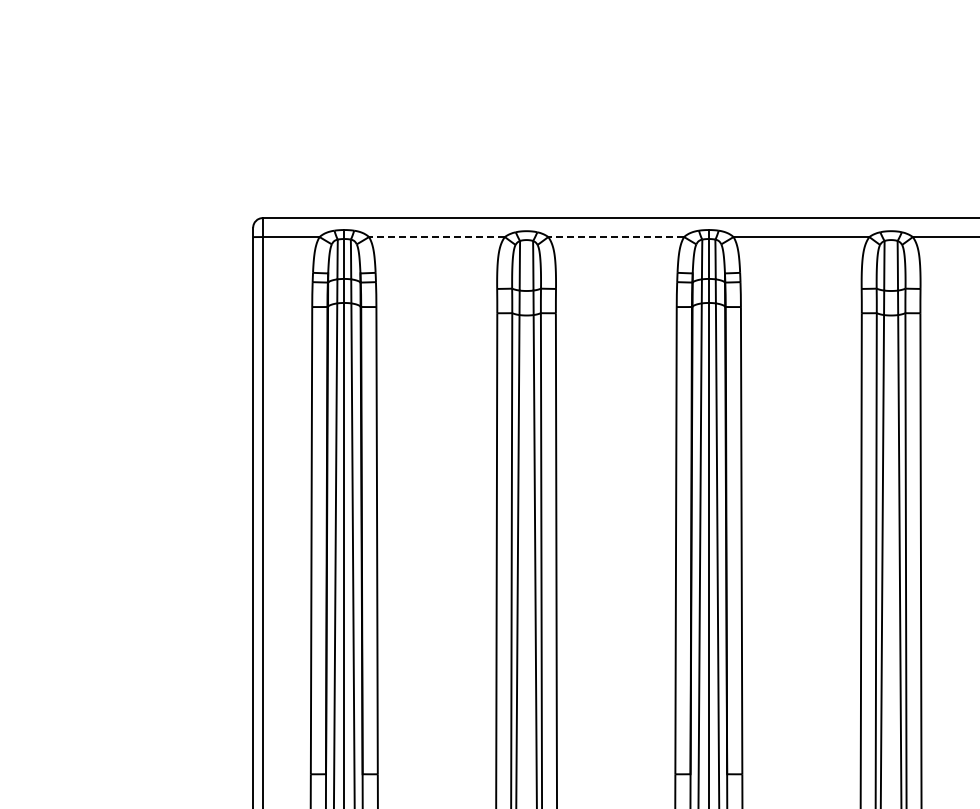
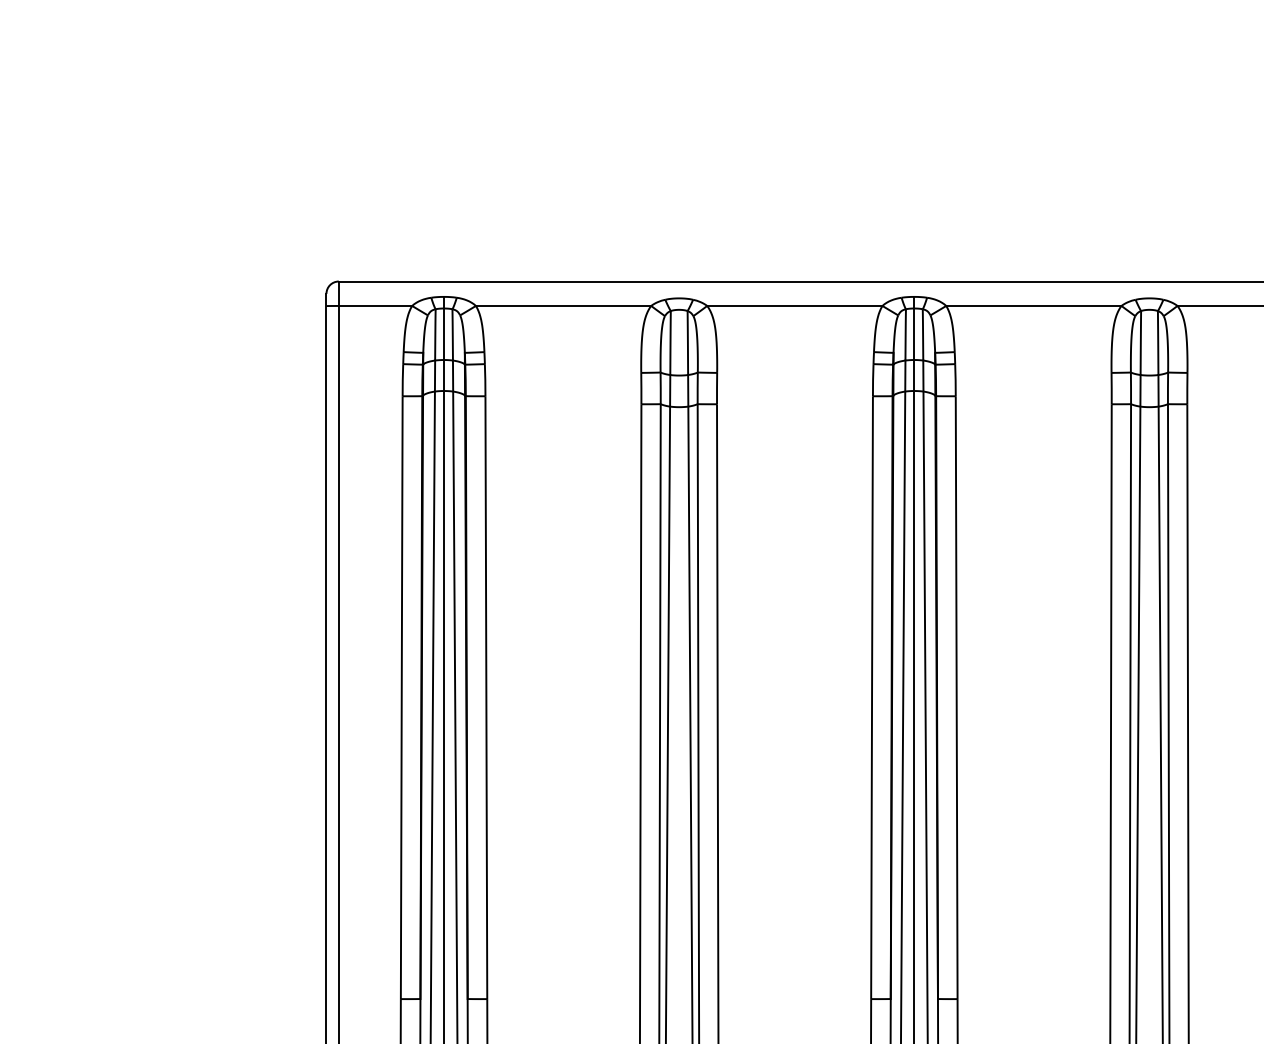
line: (436, 237) -> (562, 306), dashed -> solid
line: (616, 237) -> (795, 306), dashed -> solid

